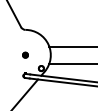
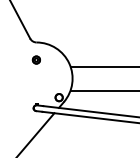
part: (25, 54) -> (36, 59), moved

